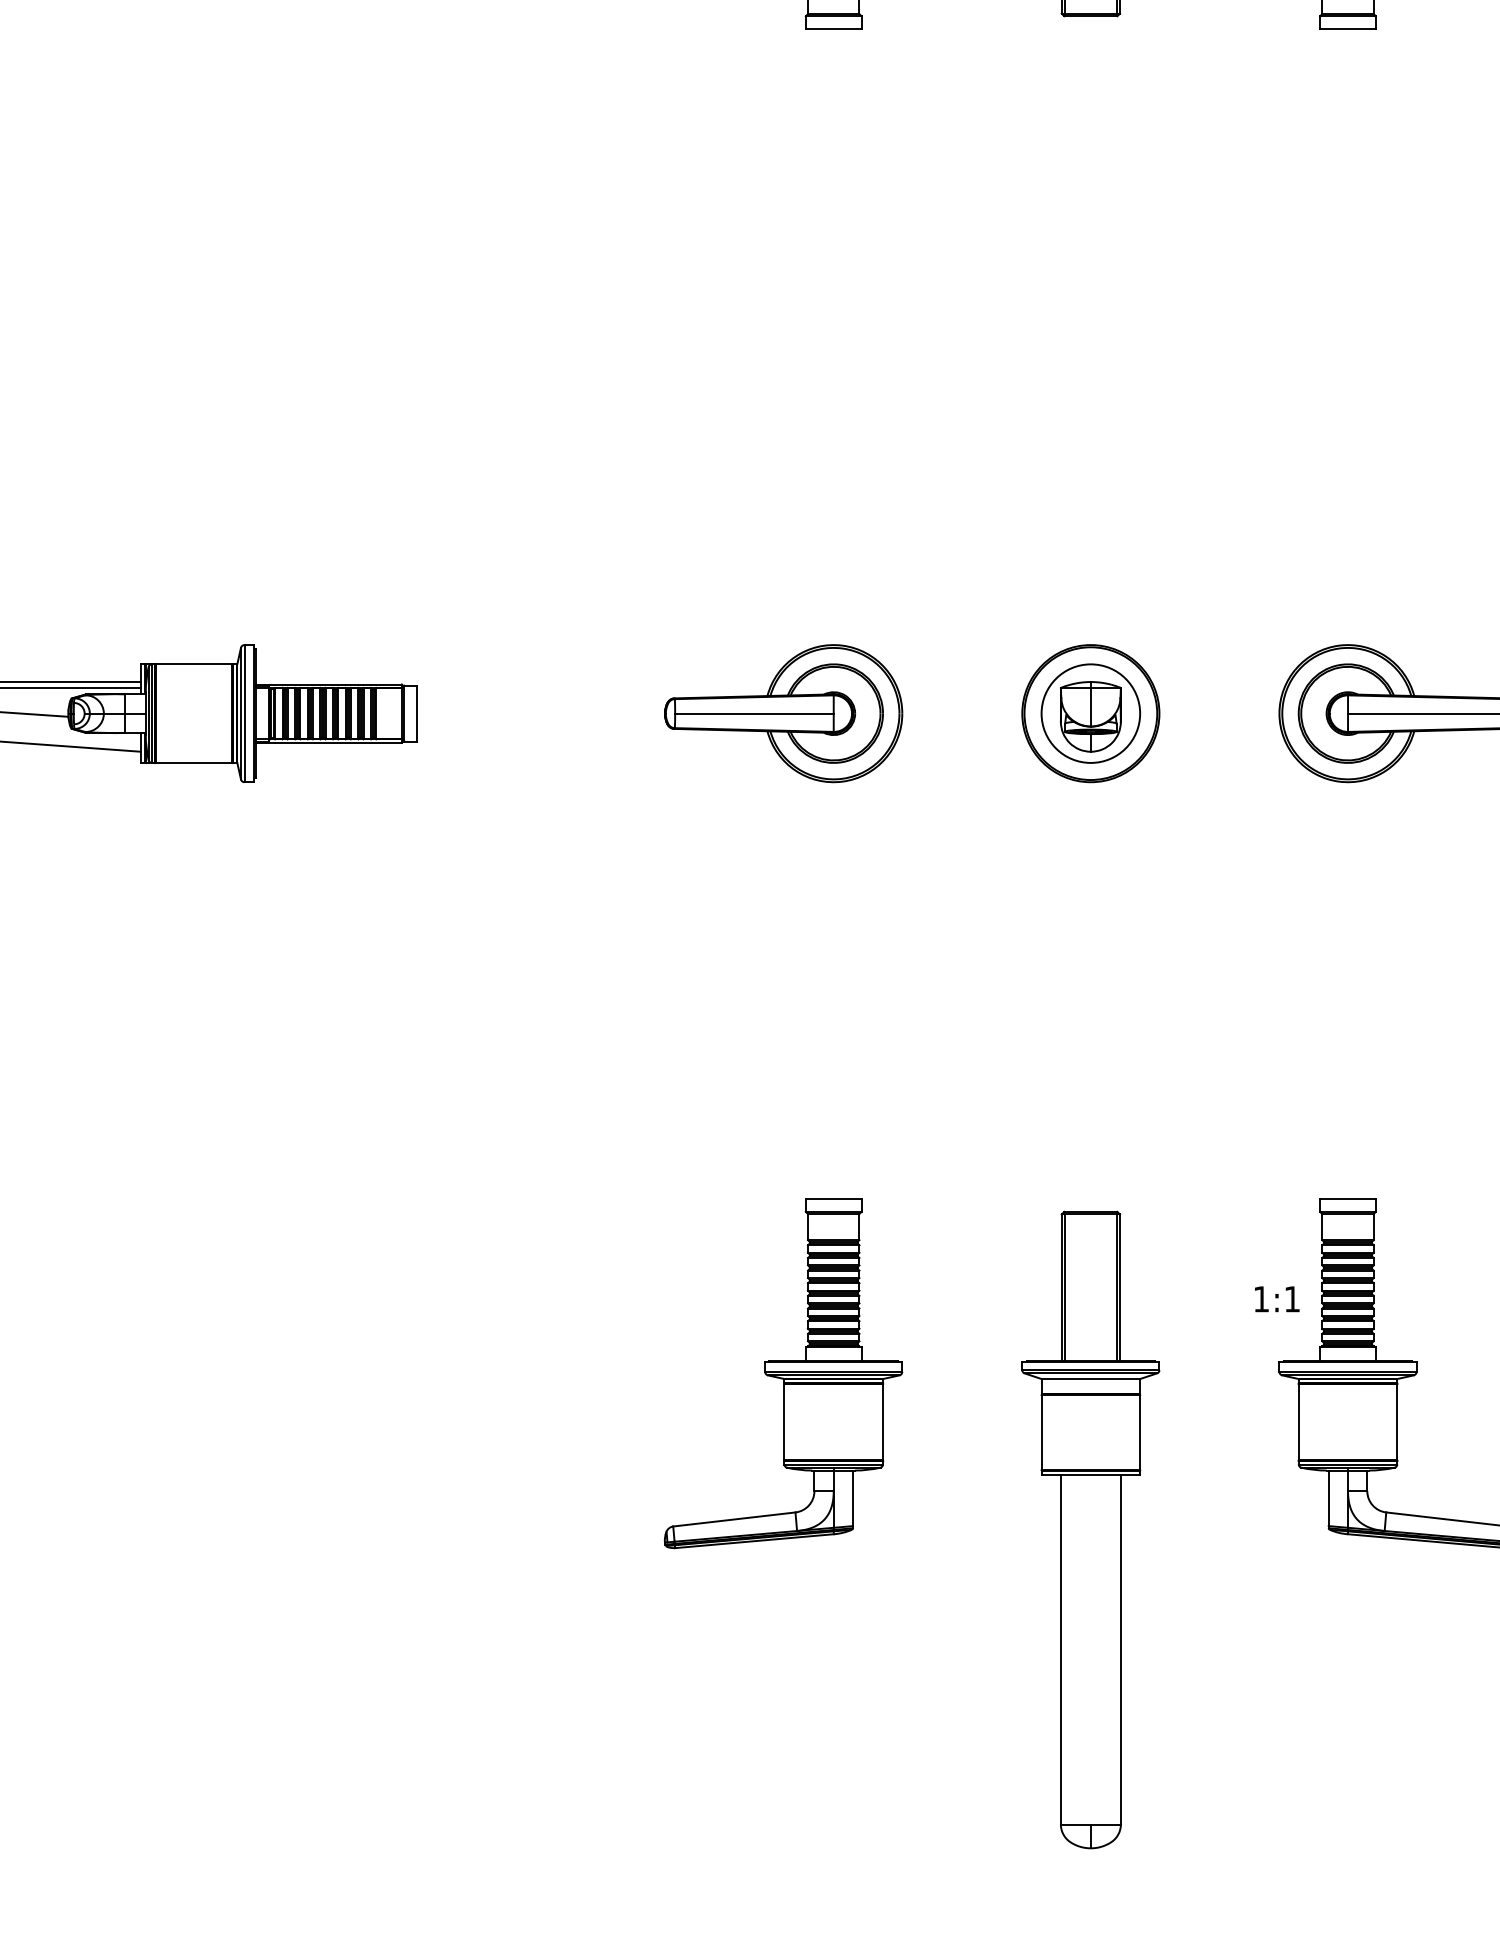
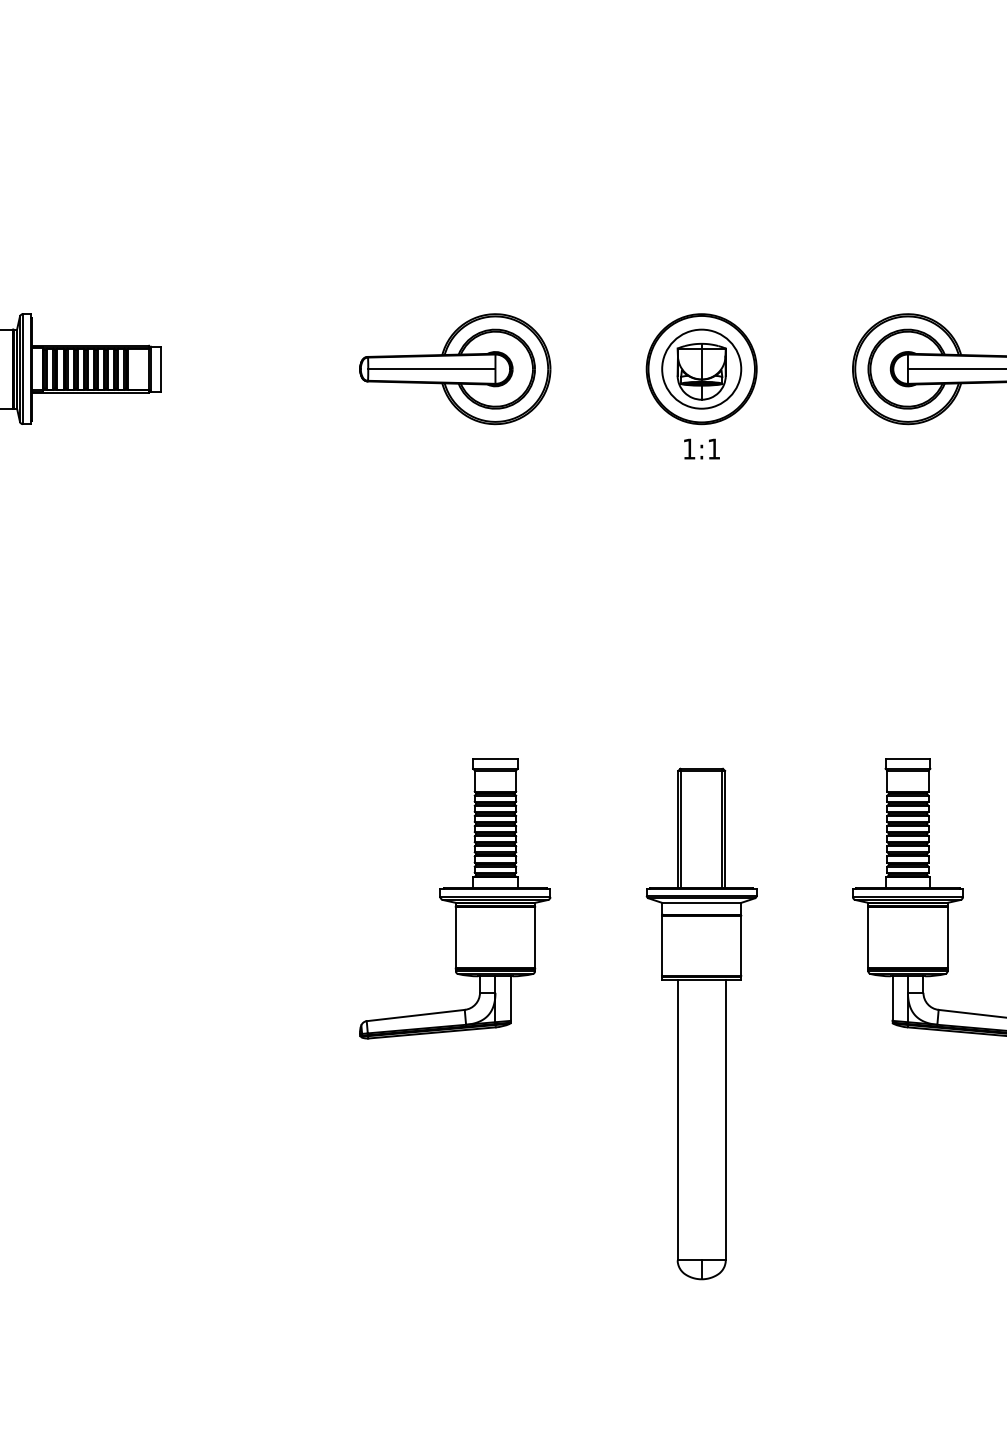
text: (1277, 1299) -> (702, 449), moved

